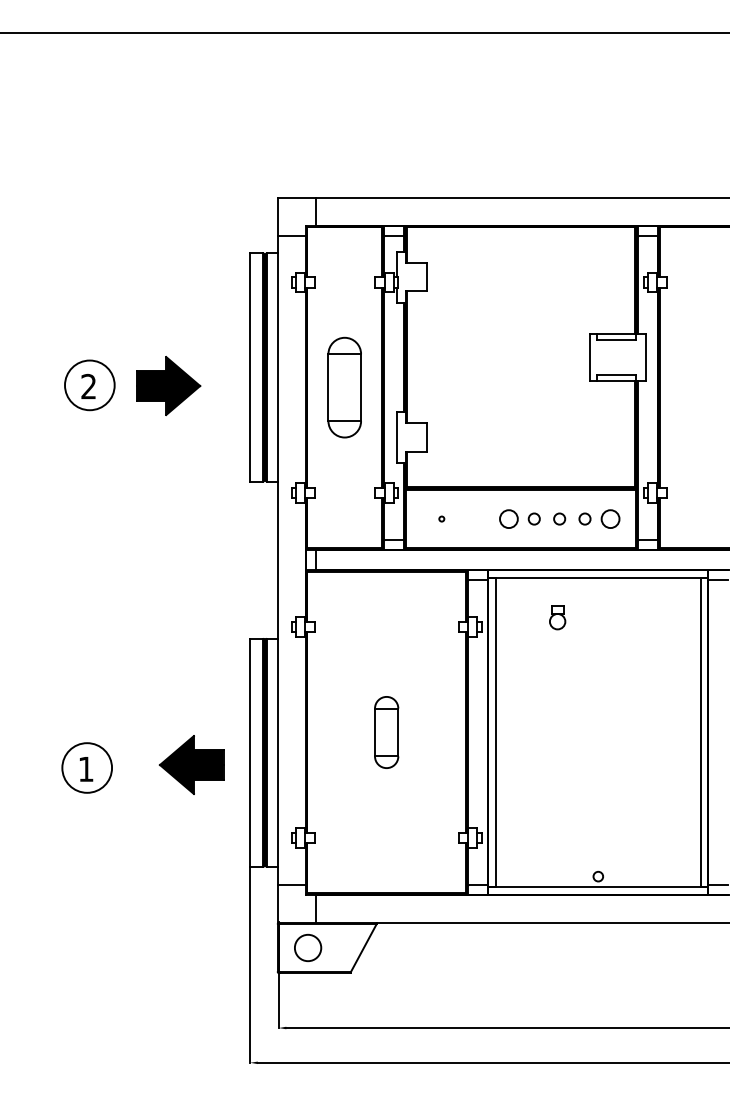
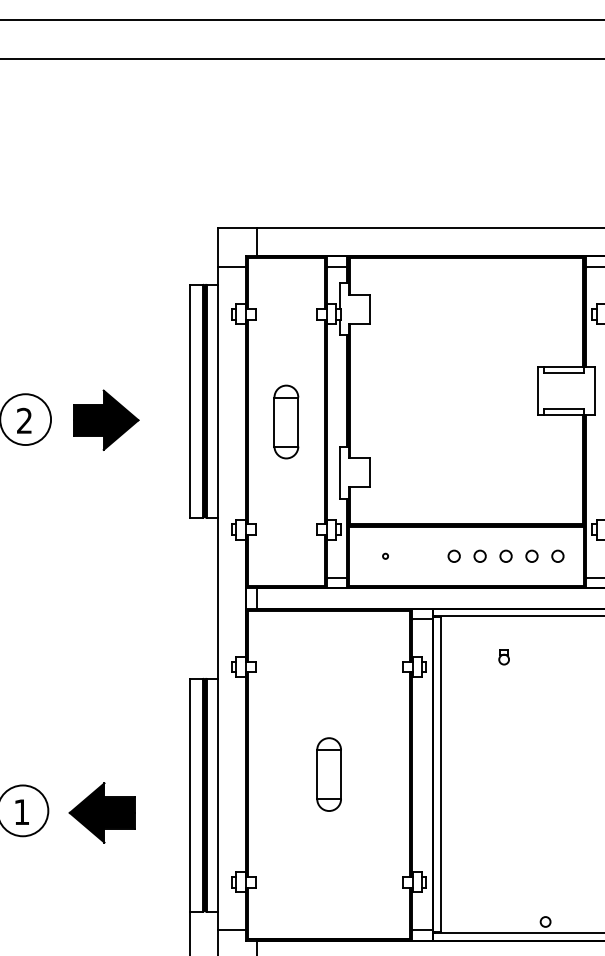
part: (344, 387) -> (286, 421), size x0.71
circle: (508, 518) -> (453, 555), size x0.62
circle: (609, 518) -> (557, 555), size x0.62
part: (557, 617) -> (503, 656), size x0.62
part: (191, 764) -> (101, 812), moved

